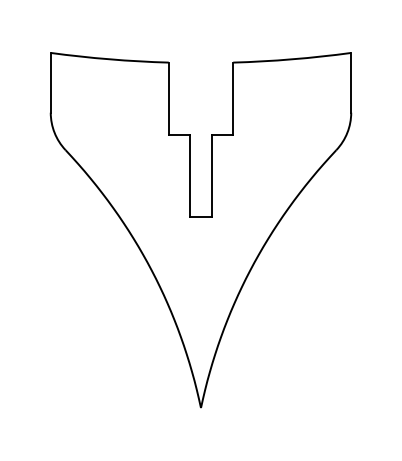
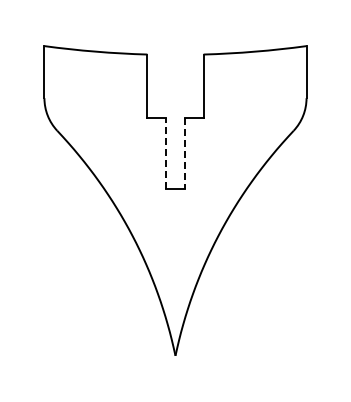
line: (189, 176) -> (165, 153), solid -> dashed
line: (212, 176) -> (185, 153), solid -> dashed

